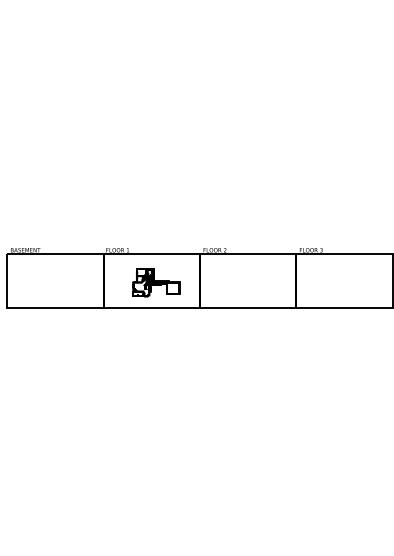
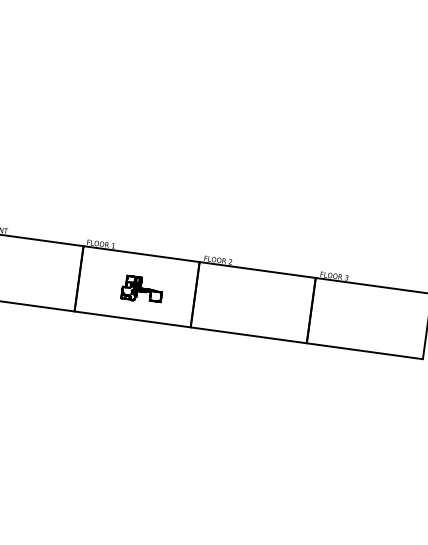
part: (156, 282) -> (142, 289), size x0.7

